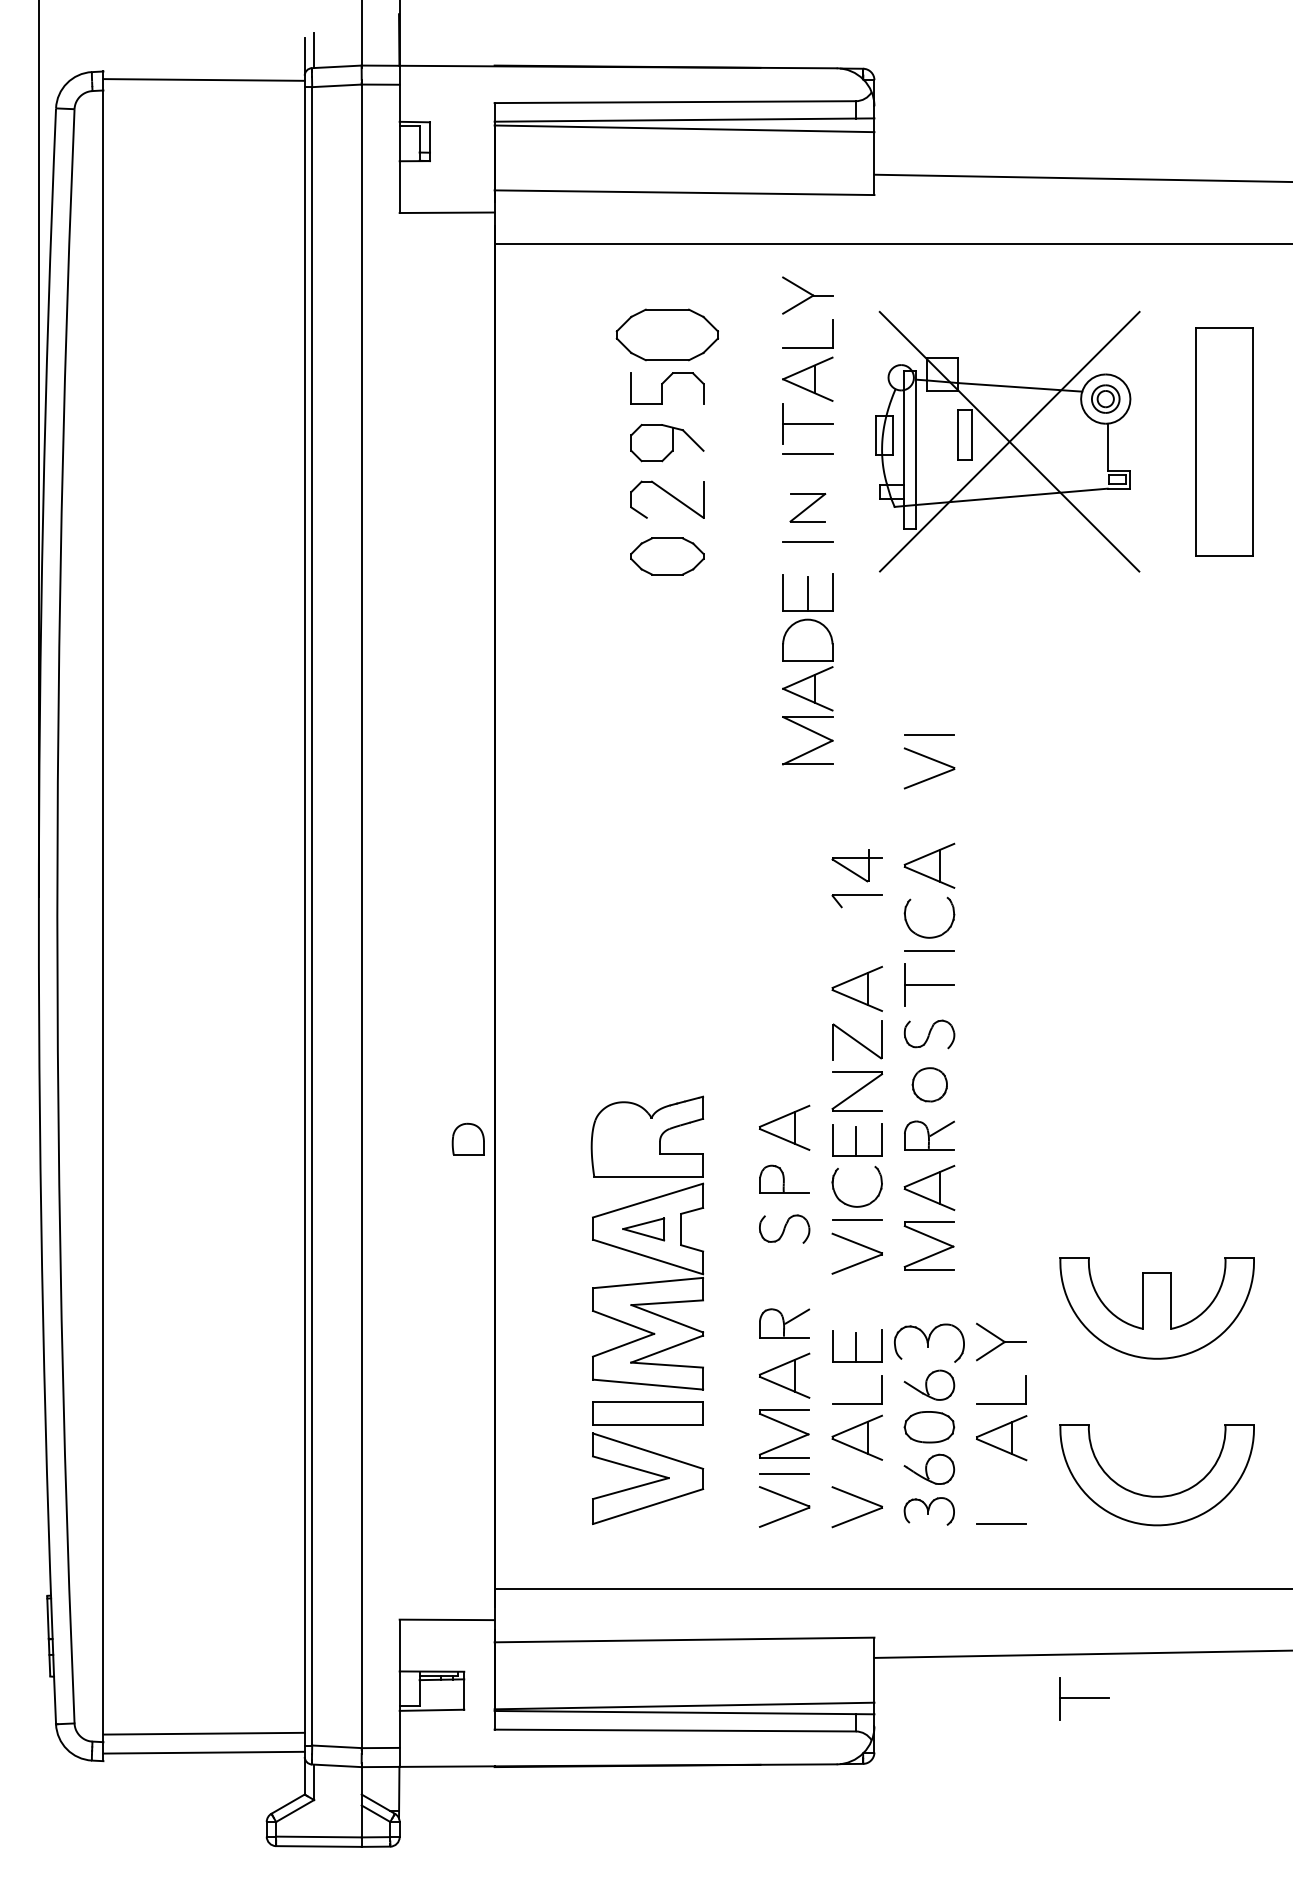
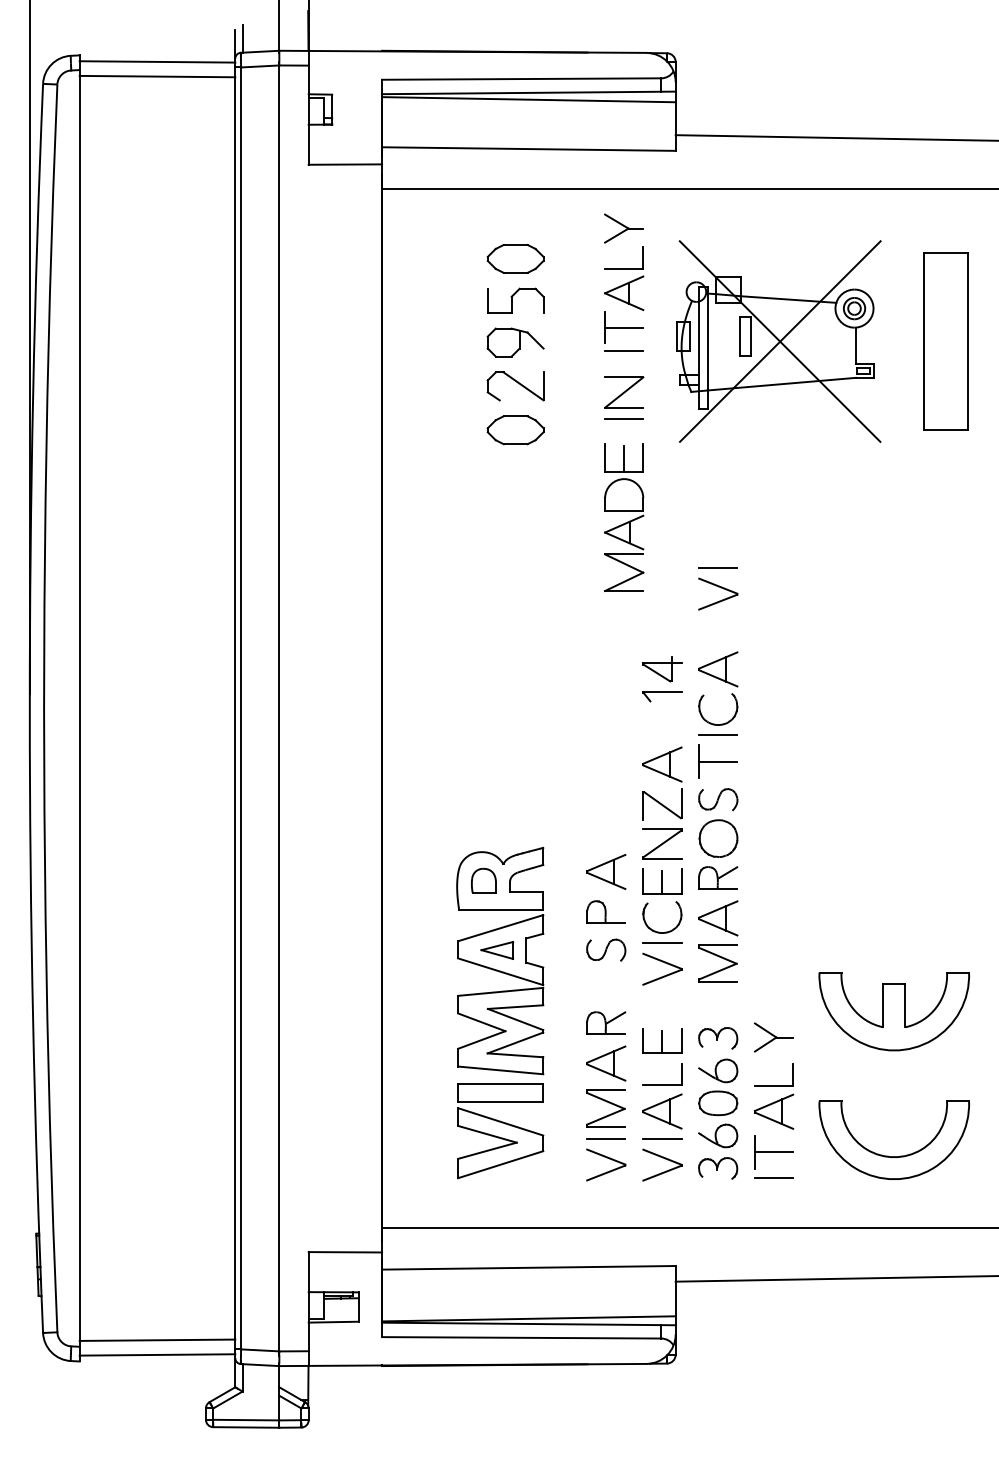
line: (203, 98) -> (157, 76), added
part: (667, 334) -> (515, 258), size x0.71
part: (807, 507) -> (623, 392), size x1.43
part: (929, 1084) -> (718, 838), size x1.43
part: (467, 1138) -> (483, 880), moved
part: (929, 1342) -> (718, 1037), size x0.71
line: (857, 1473) -> (662, 1139), added
part: (1084, 1698) -> (773, 1152), moved

